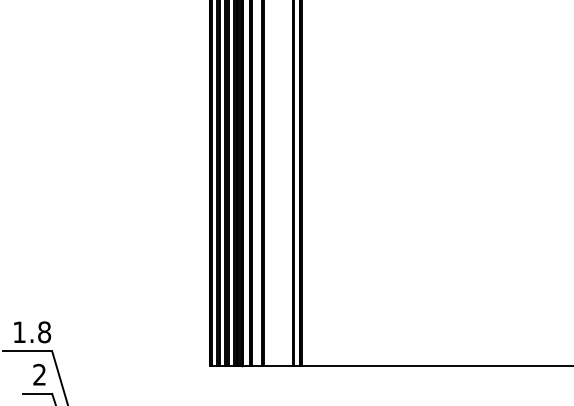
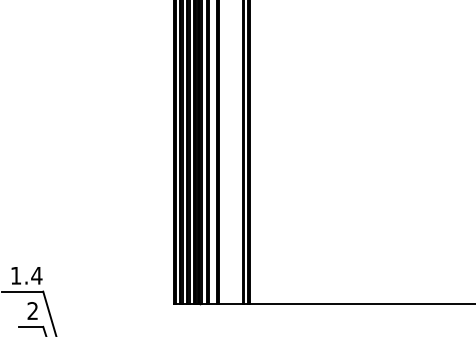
text: (44, 332) -> (36, 275), 1.8 -> 1.4

